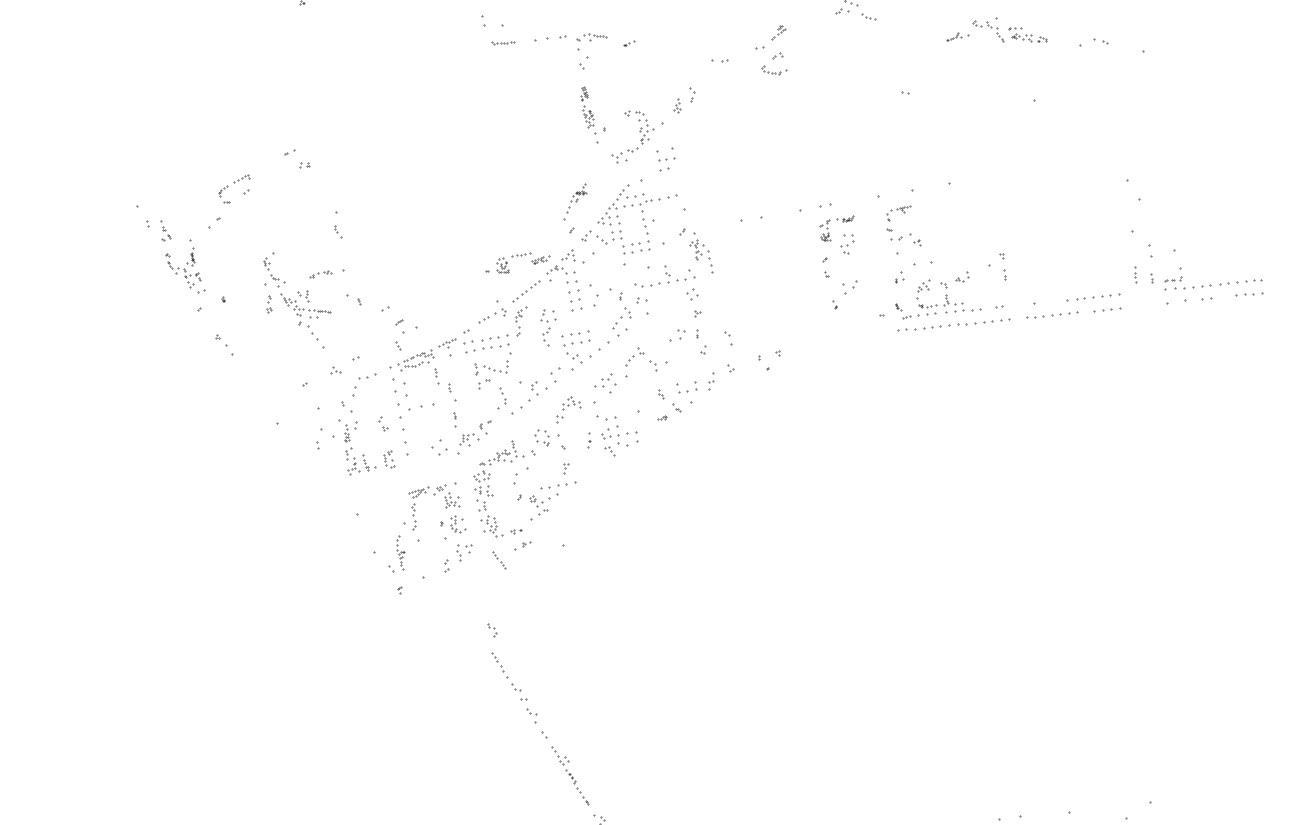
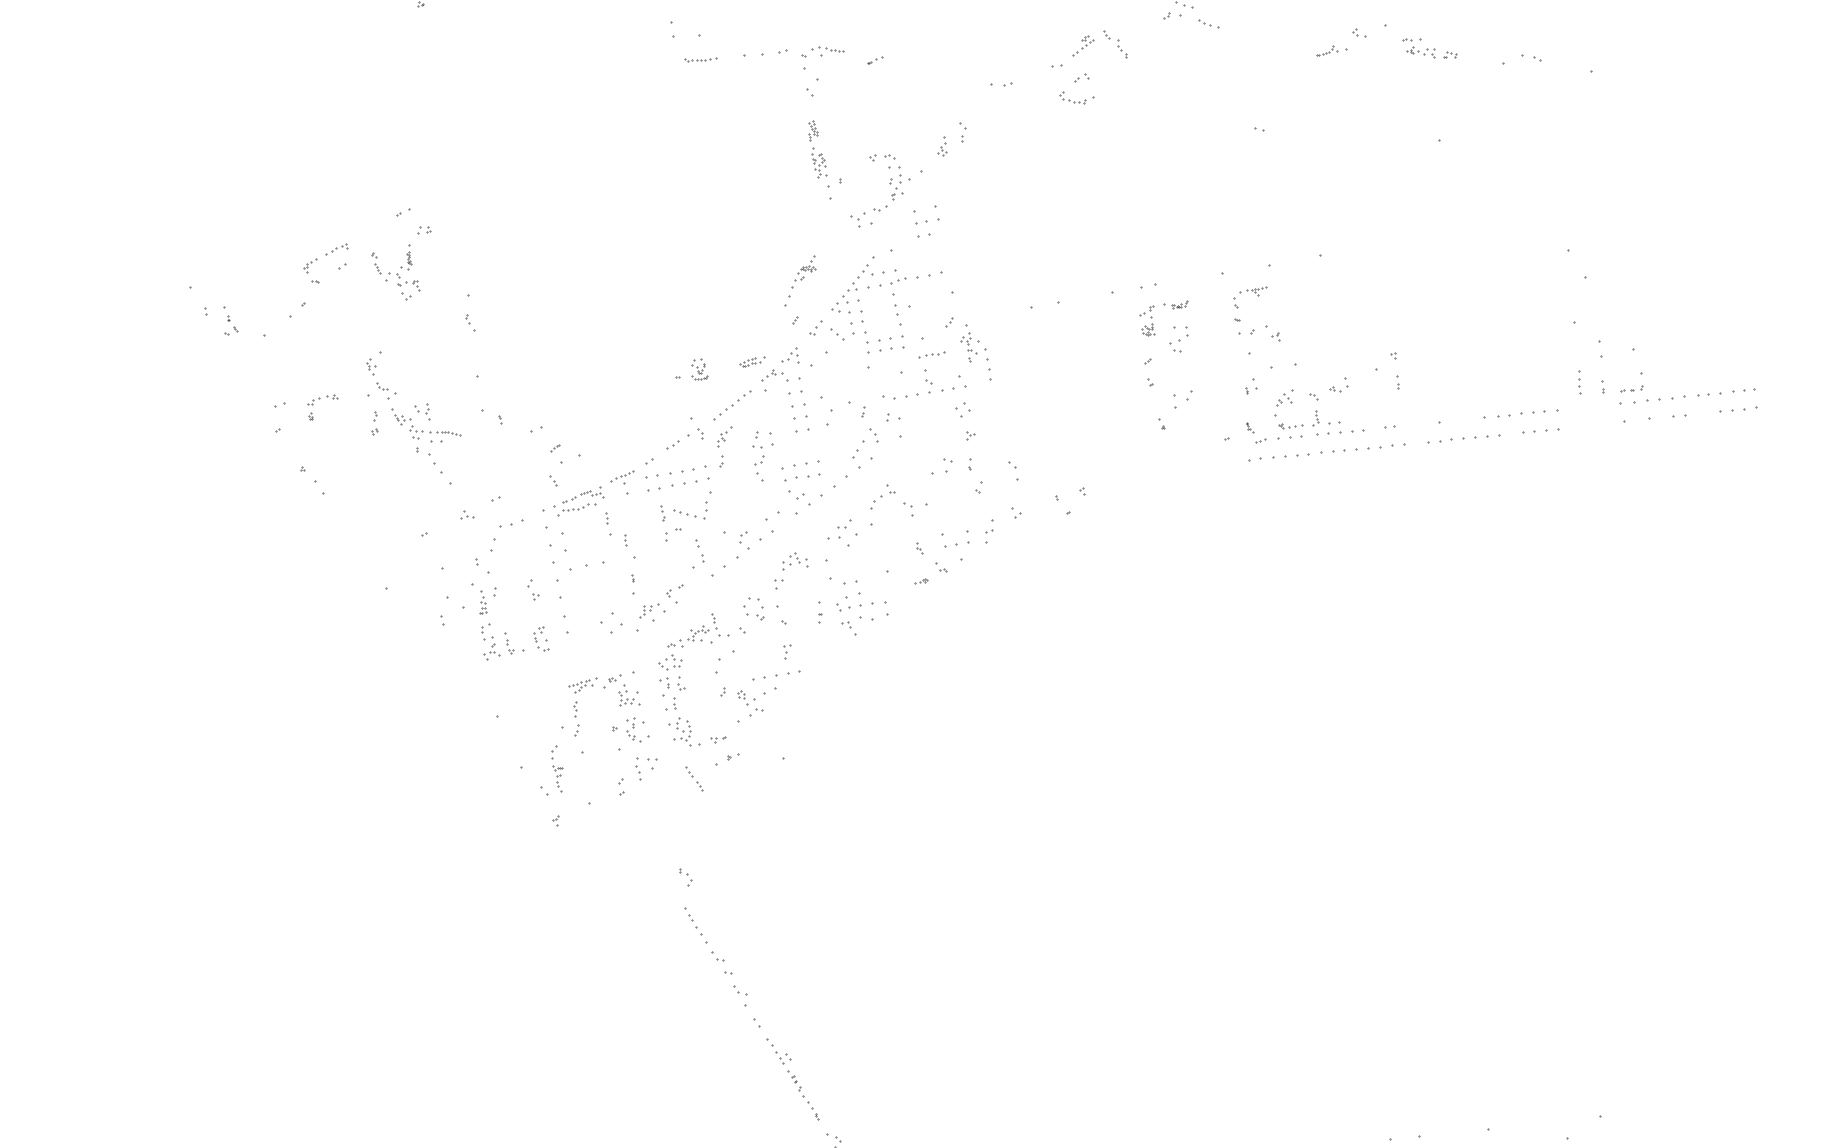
part: (995, 31) -> (1115, 44), moved
part: (520, 254) -> (931, 354), moved
part: (182, 267) -> (395, 272), moved
part: (320, 274) -> (322, 399), moved

